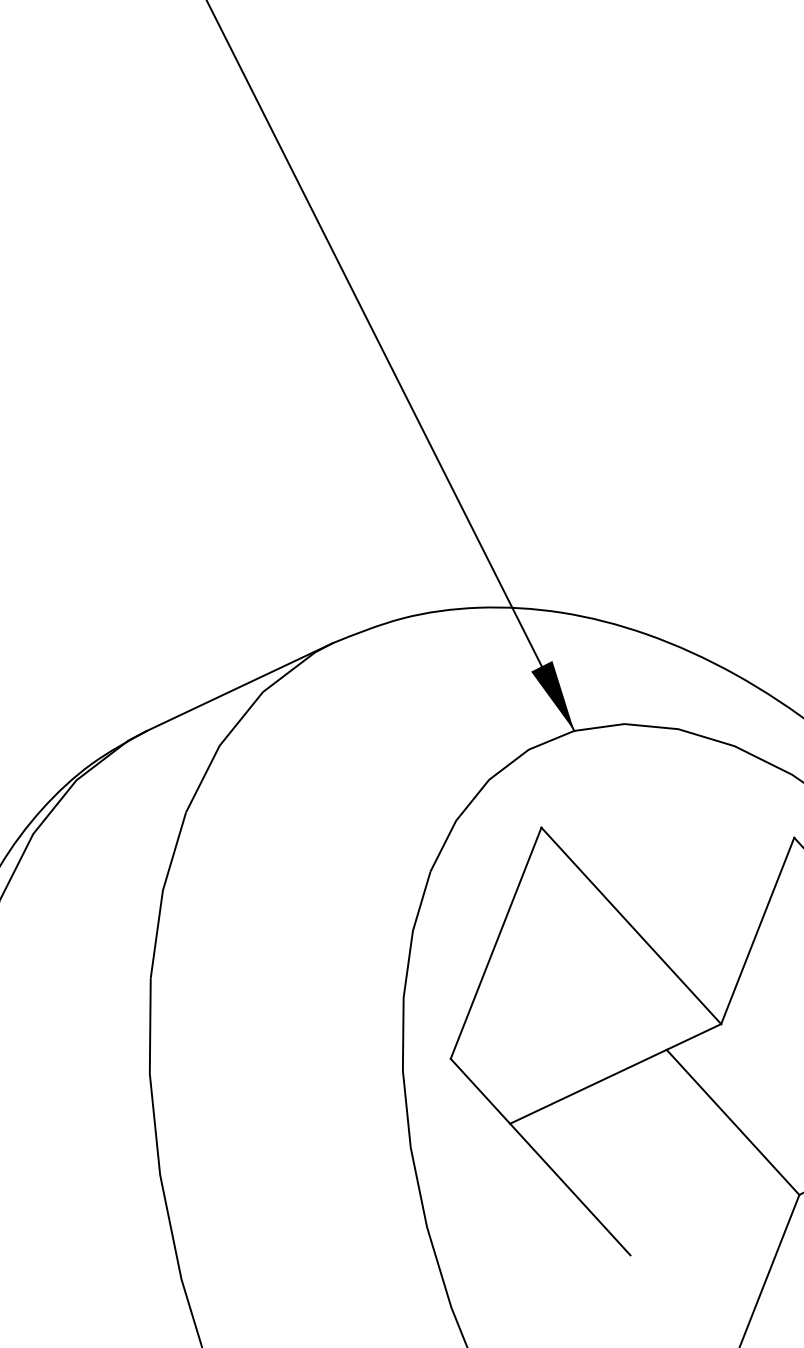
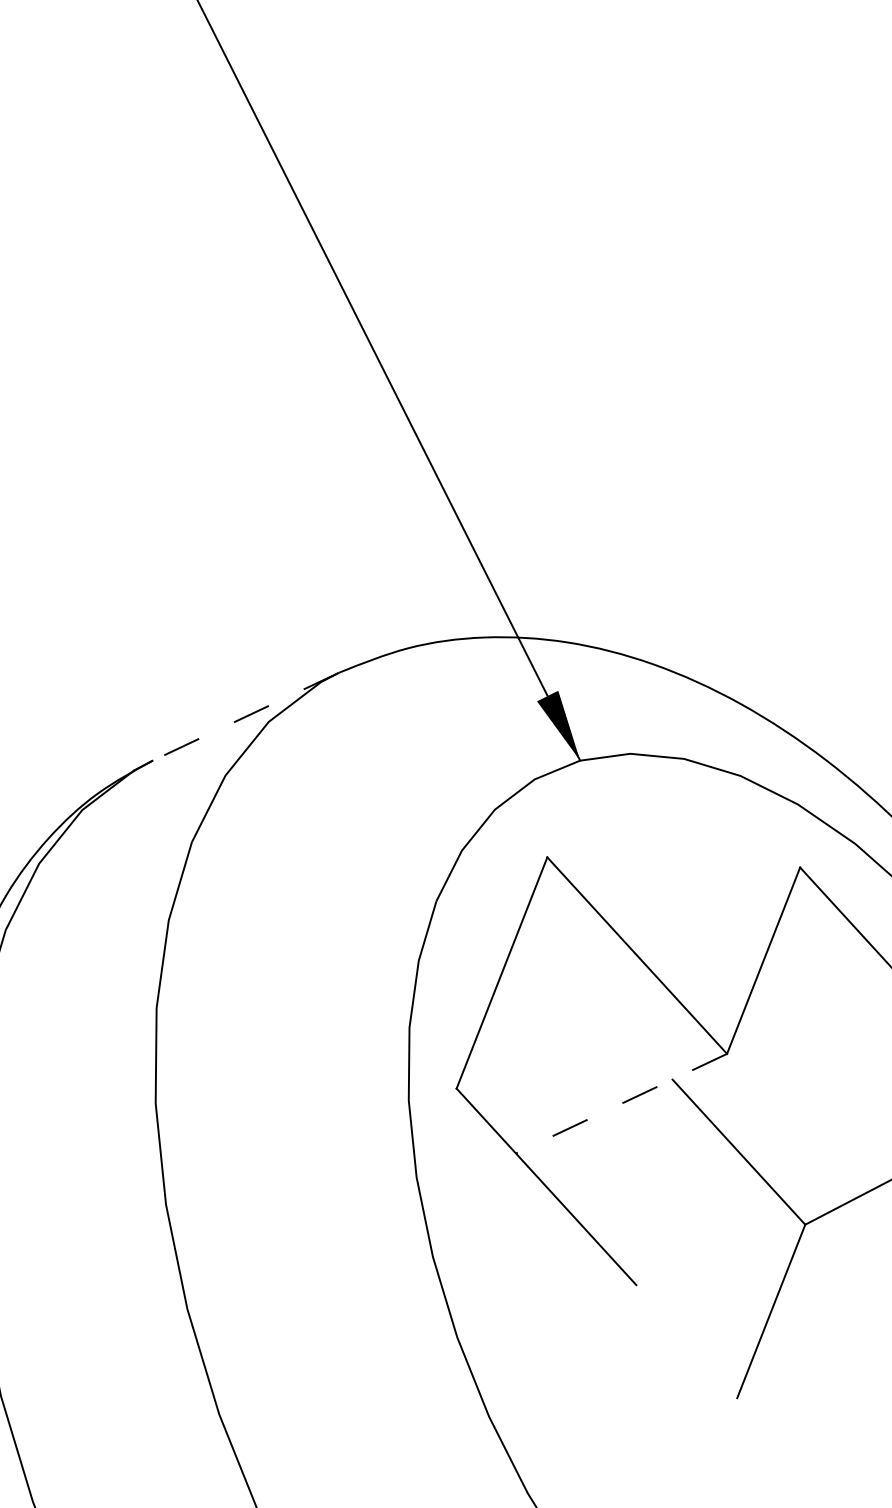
line: (239, 686) -> (245, 716), solid -> dashed
line: (615, 1073) -> (621, 1103), solid -> dashed

